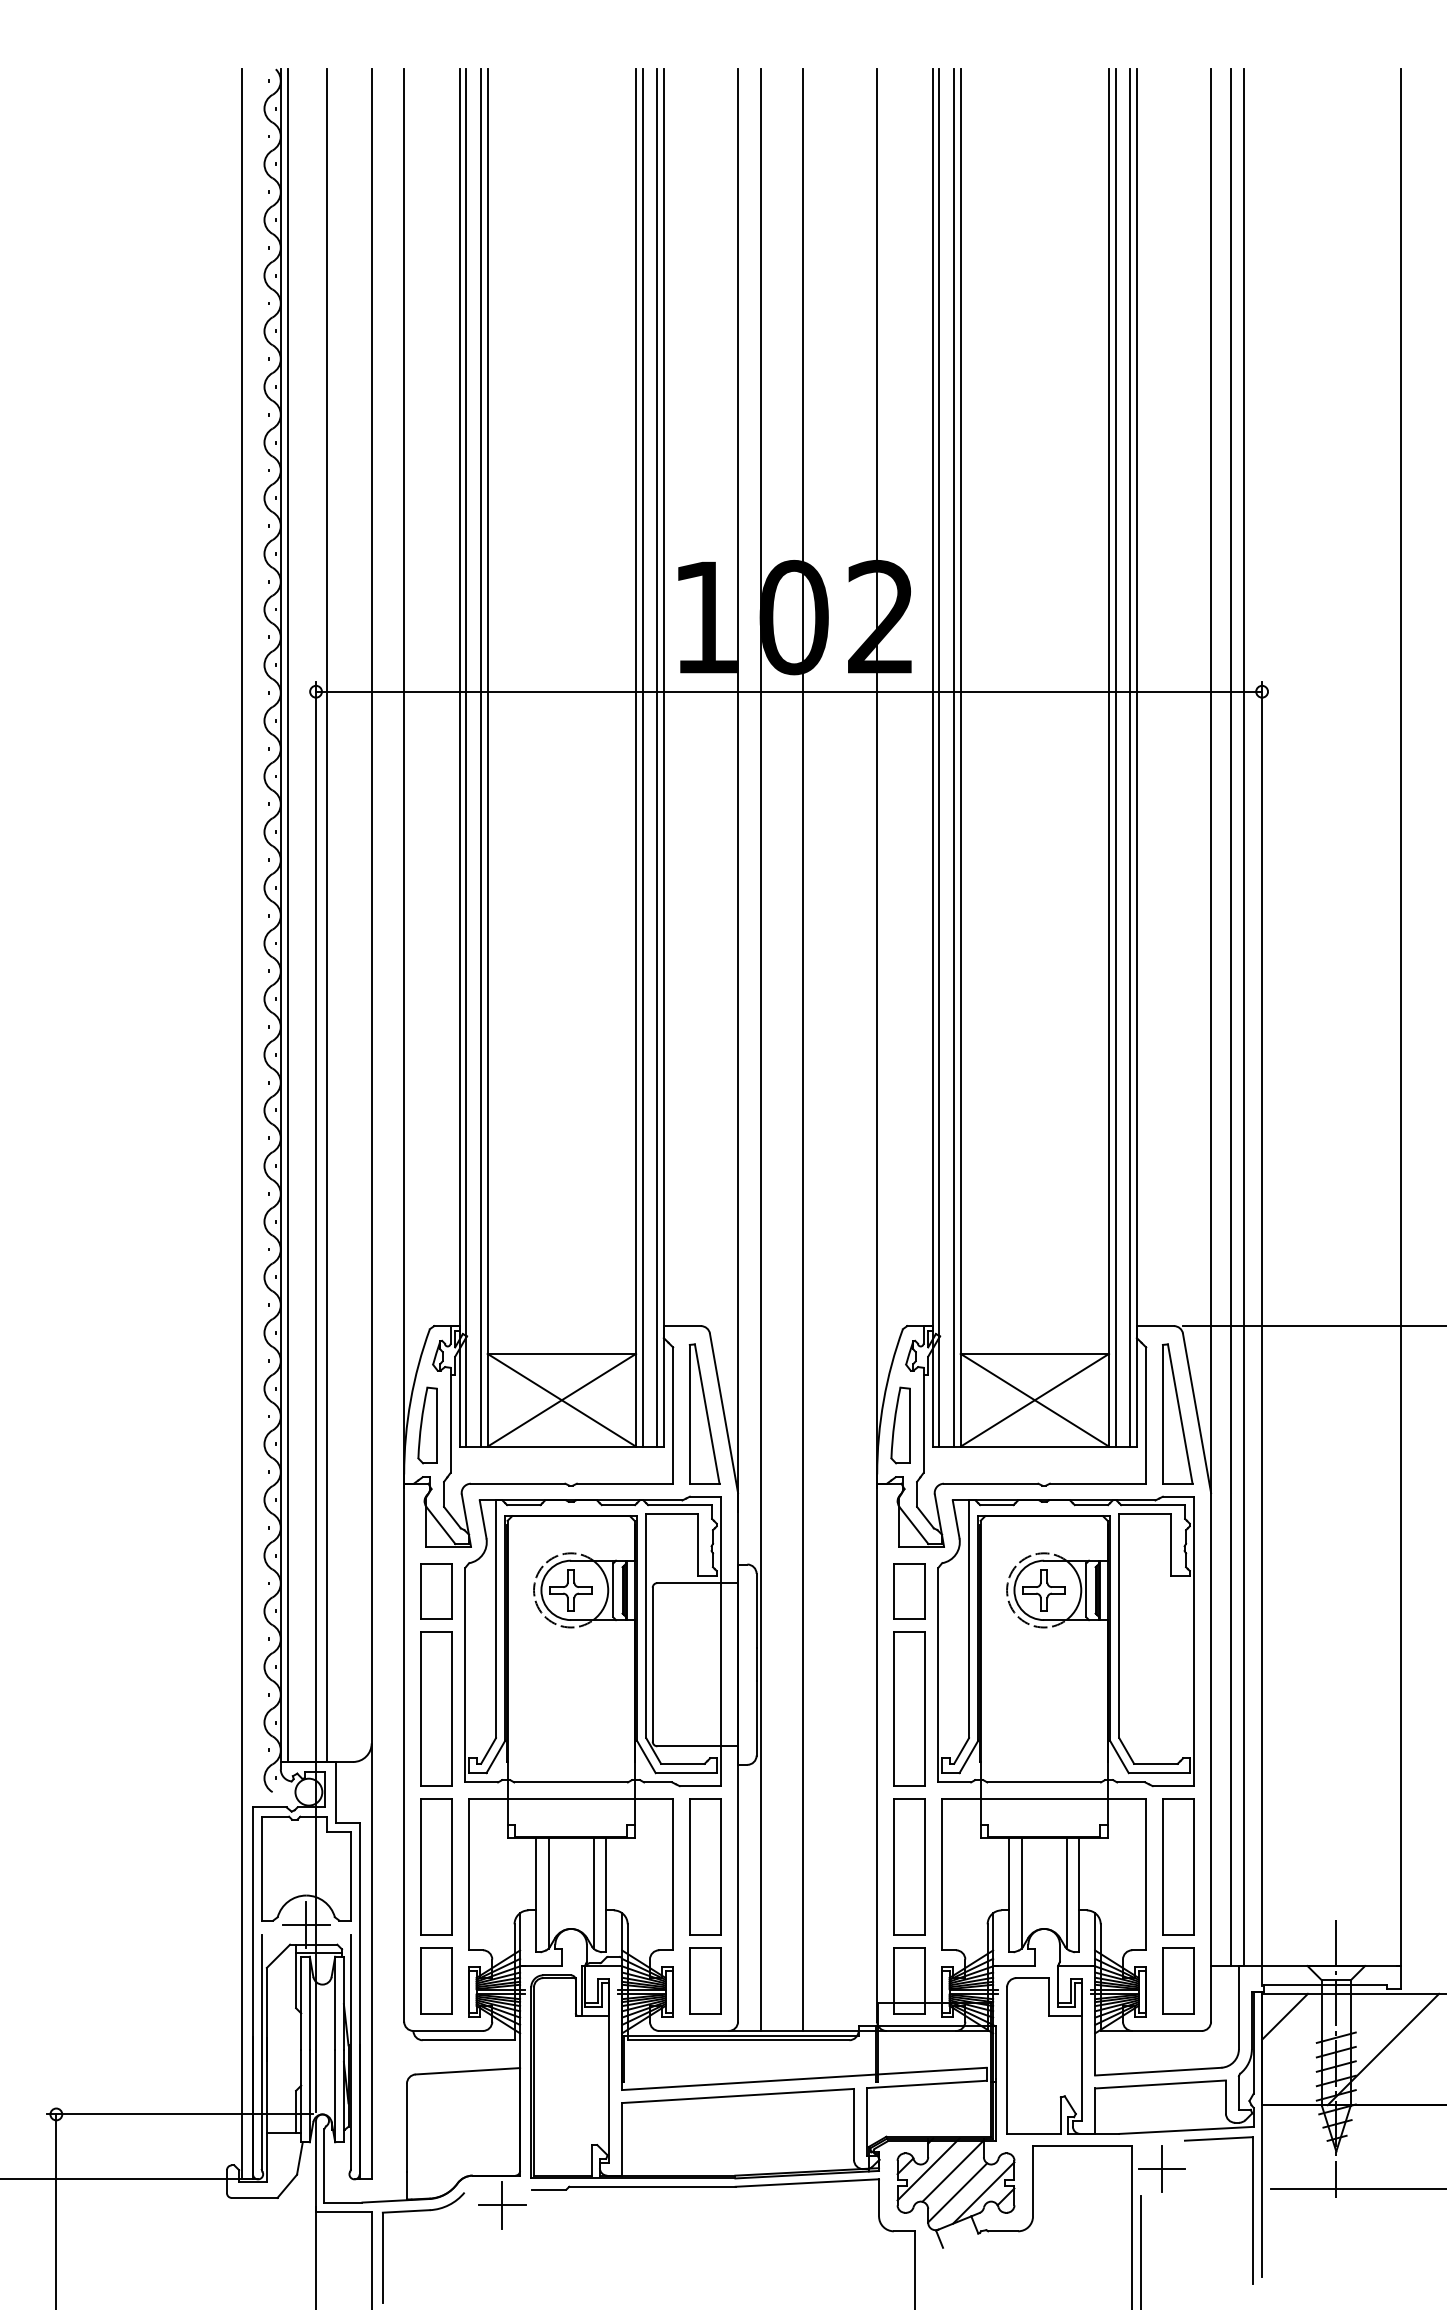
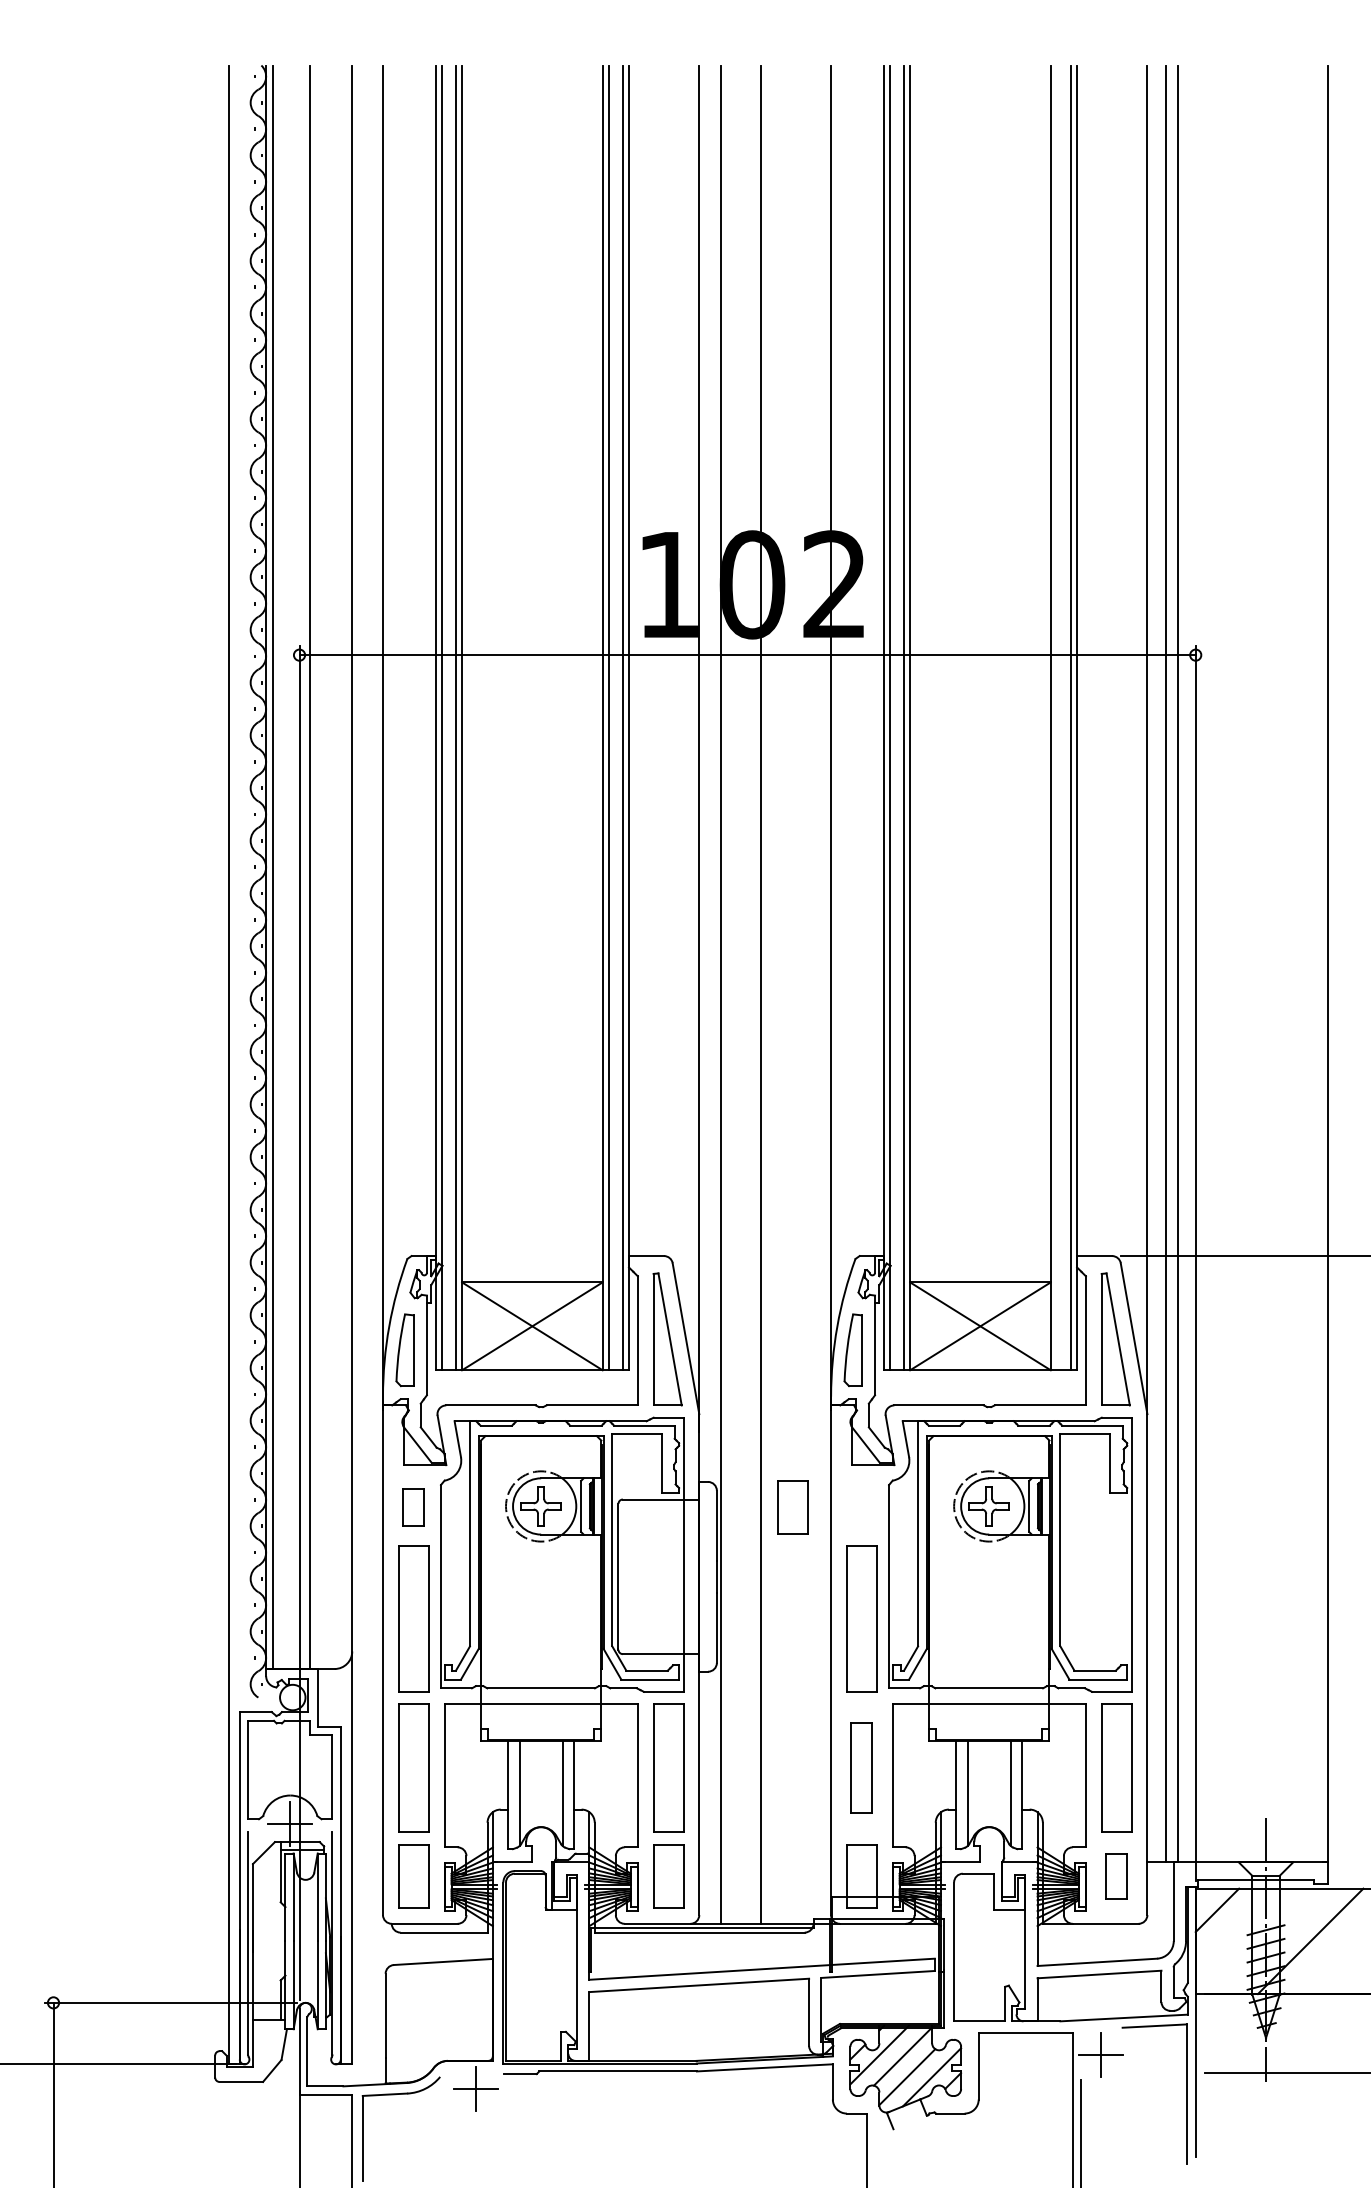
line: (1115, 757) -> (1056, 717), removed
part: (436, 1591) -> (413, 1507), size x0.7
part: (909, 1591) -> (792, 1507), moved
part: (909, 1866) -> (861, 1768), size x0.7
part: (1178, 1980) -> (1116, 1875), size x0.7

